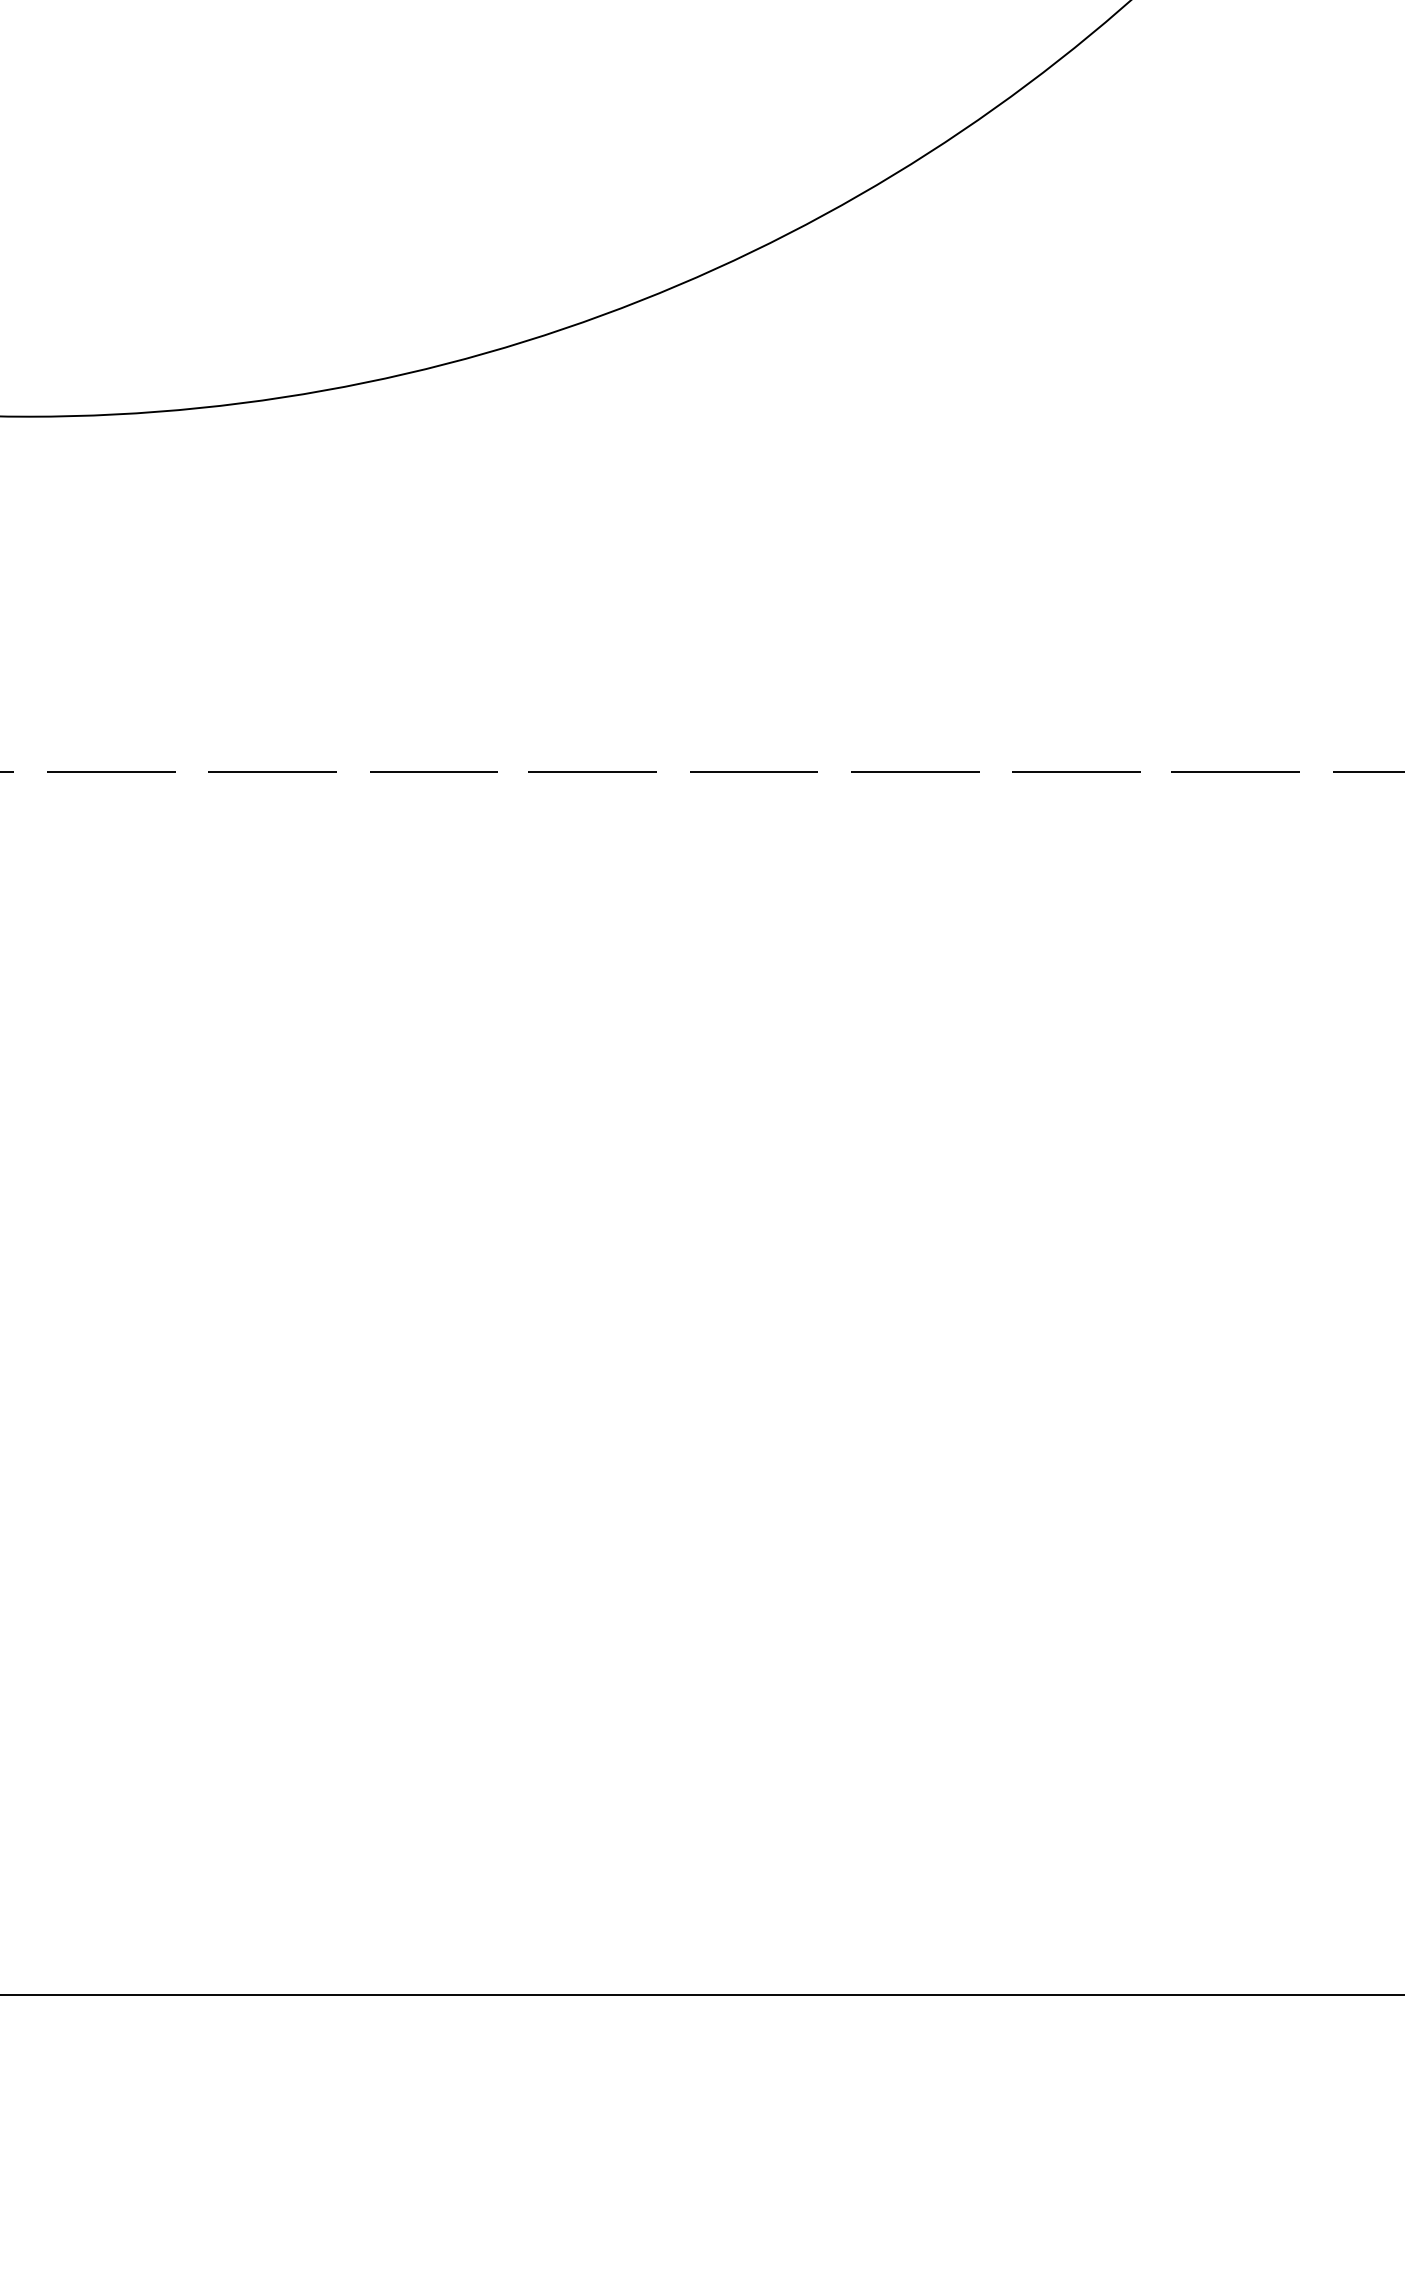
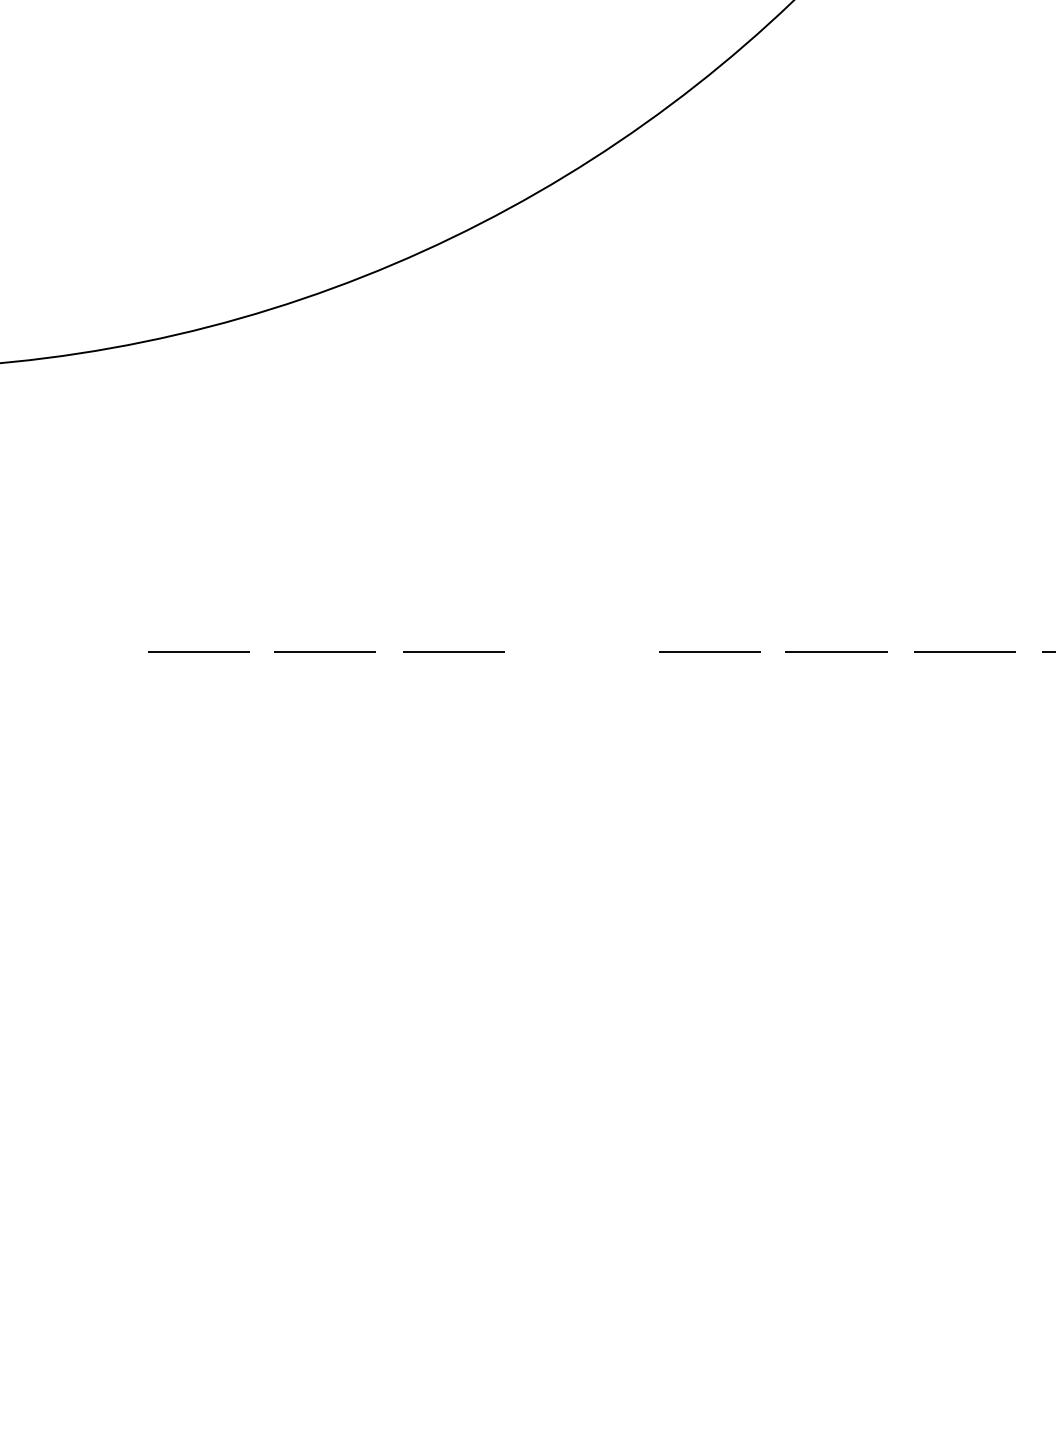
line: (272, 771) -> (70, 650), removed
line: (915, 771) -> (582, 650), removed

